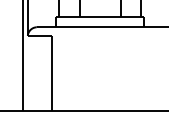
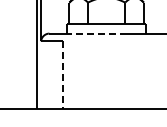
line: (91, 27) -> (98, 33), solid -> dashed
line: (51, 73) -> (62, 75), solid -> dashed

